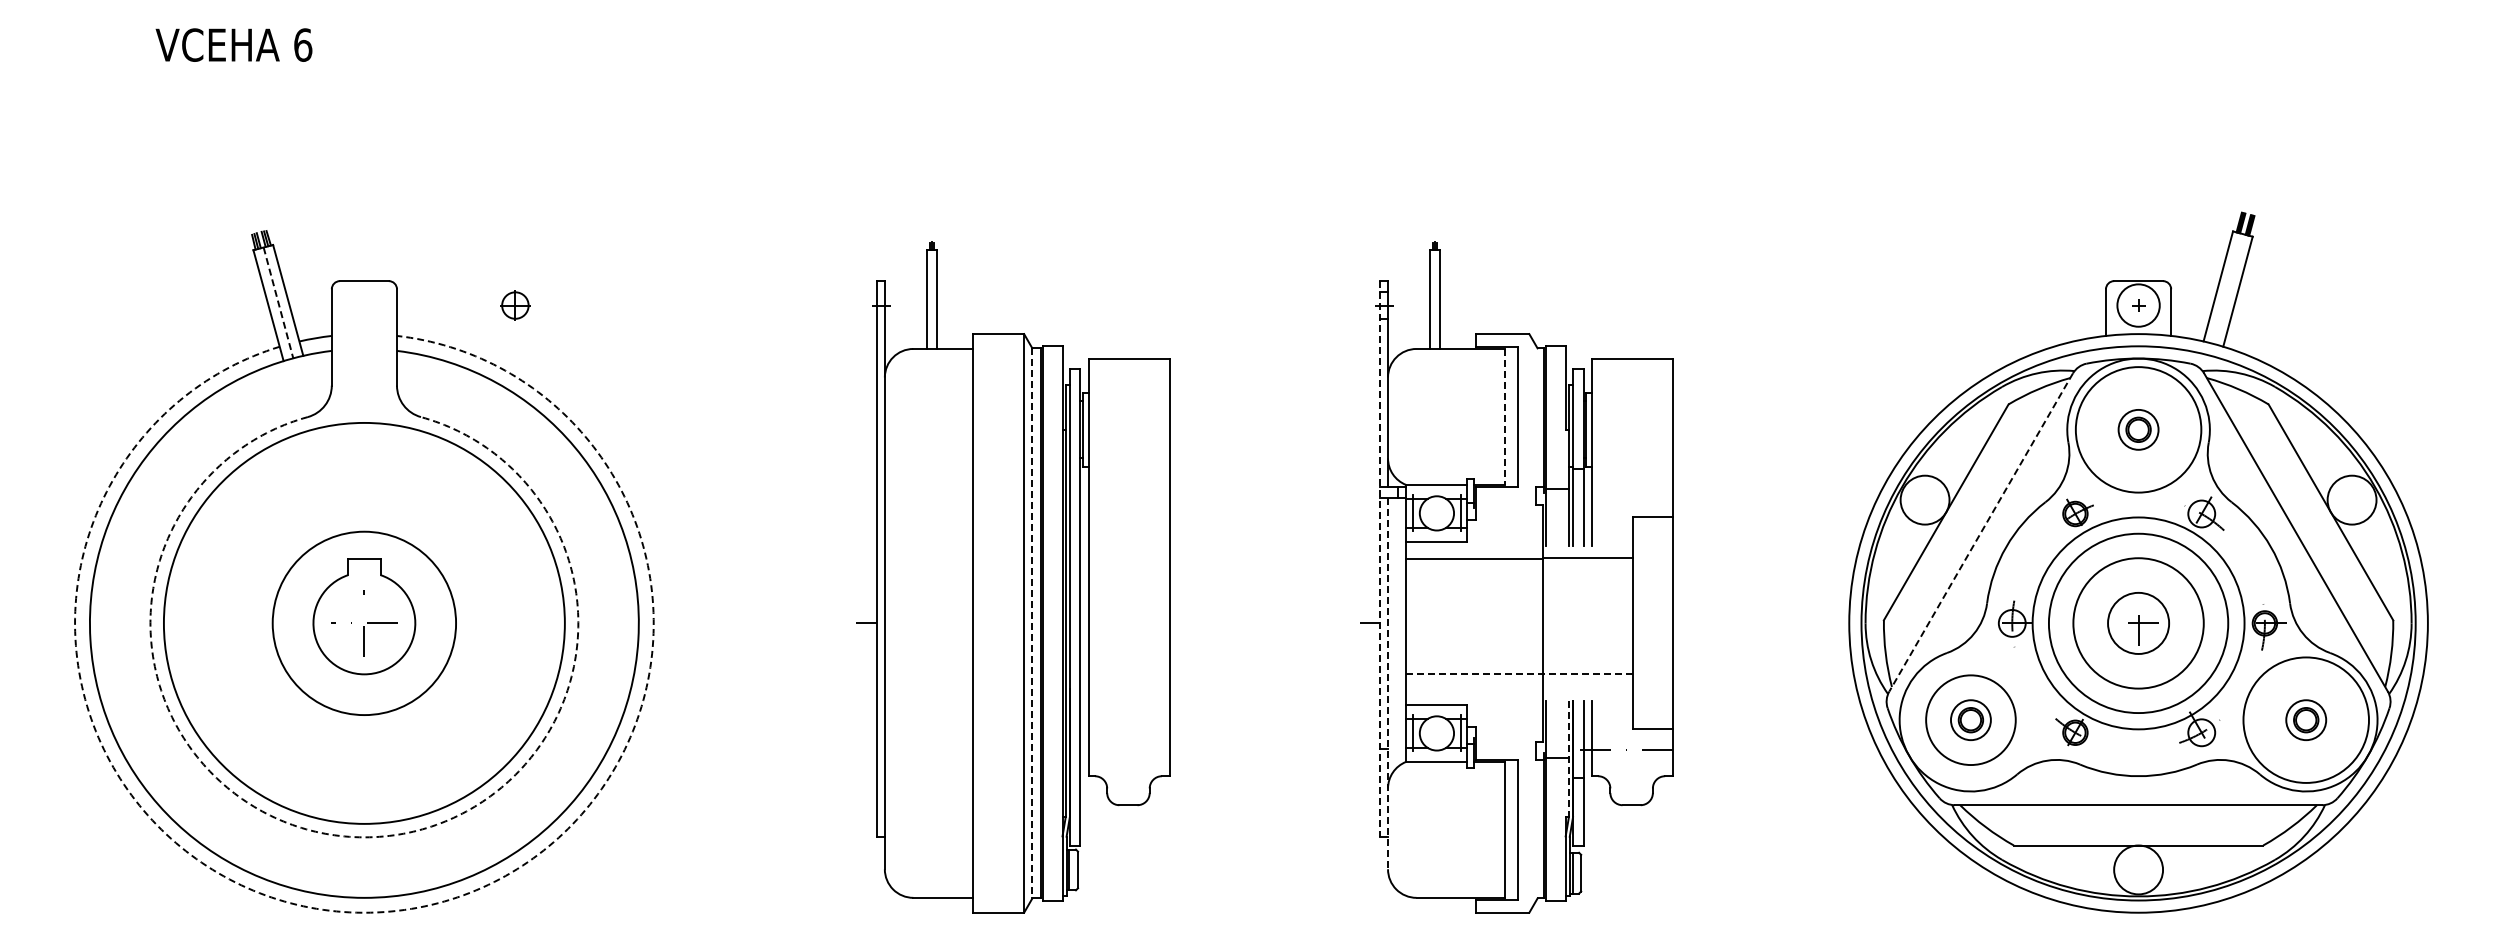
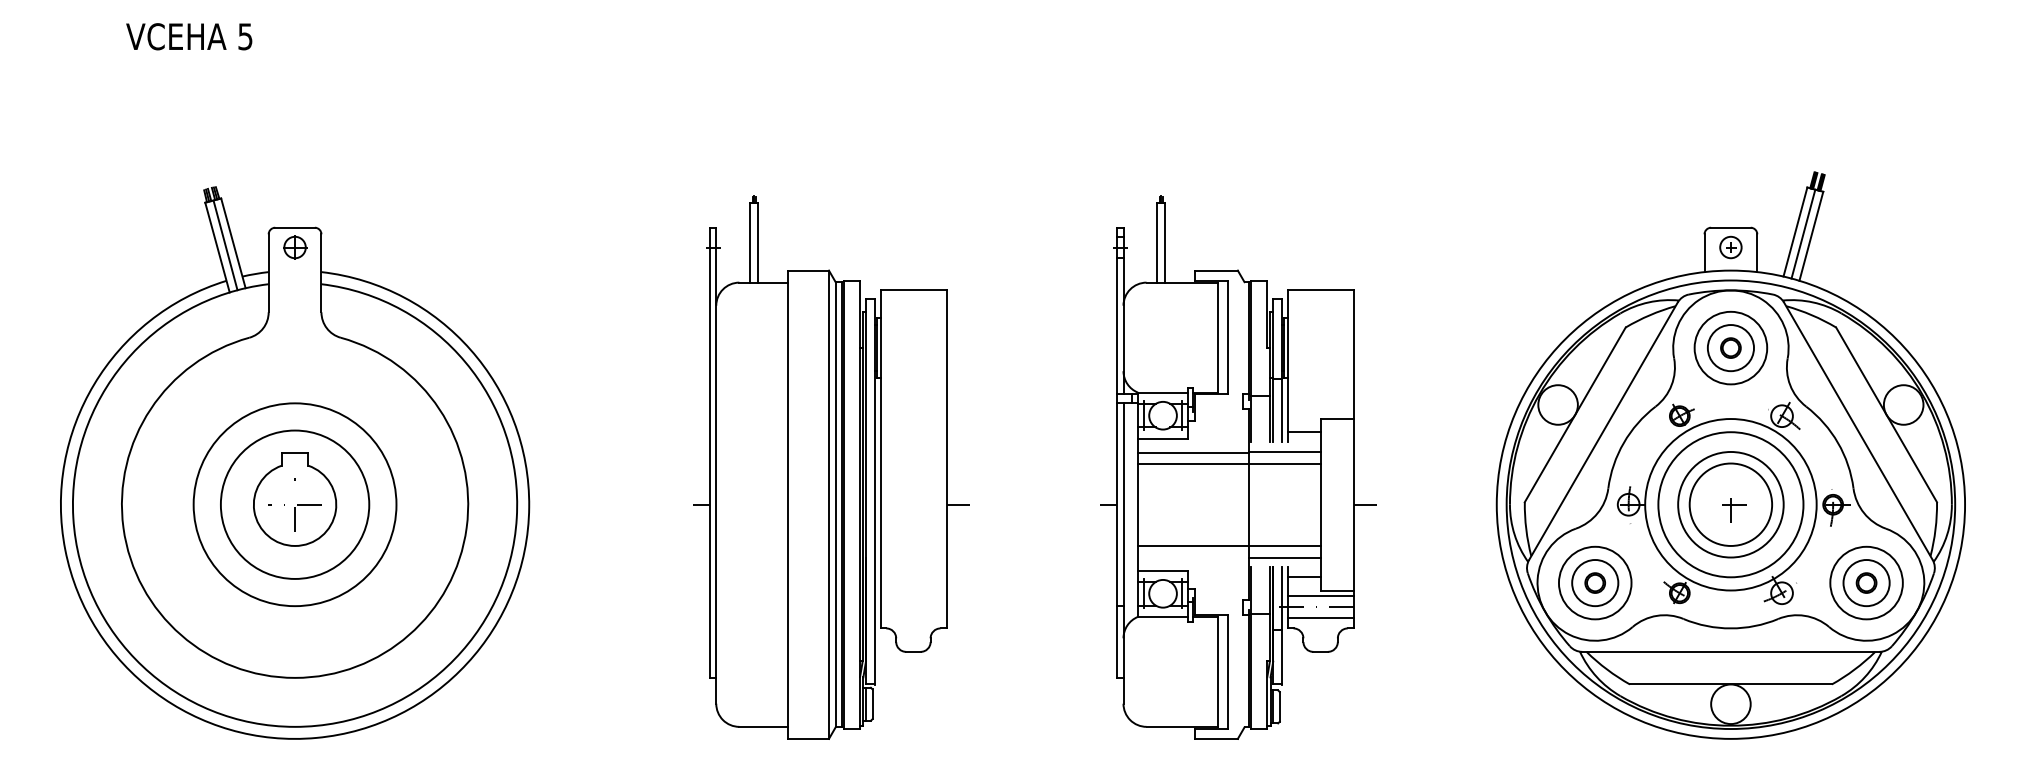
text: (303, 44) -> (245, 36), 6 -> 5
line: (2227, 288) -> (1802, 233), added
line: (278, 303) -> (225, 245), dashed -> solid
part: (515, 305) -> (295, 247), moved
circle: (2138, 305) -> (1730, 247), size x0.62
line: (1505, 416) -> (1218, 337), dashed -> solid
circle: (2138, 429) -> (1730, 347), size x0.71
circle: (2138, 429) -> (1730, 347), size x1.43
line: (1981, 532) -> (1603, 431), dashed -> solid
line: (1611, 533) -> (1304, 431), added
line: (1379, 559) -> (1116, 453), dashed -> solid
line: (1519, 572) -> (1229, 463), added
circle: (364, 623) -> (295, 504), size x0.62
line: (1032, 623) -> (835, 504), dashed -> solid
line: (1184, 623) -> (958, 504), added
line: (1687, 623) -> (1365, 504), added
circle: (2138, 623) -> (1730, 504), size x1.67
line: (1519, 674) -> (1229, 546), dashed -> solid
line: (1388, 683) -> (1123, 553), dashed -> solid
line: (1587, 688) -> (1284, 557), added
line: (1611, 713) -> (1304, 577), added
circle: (1970, 719) -> (1594, 582), size x1.43
circle: (2305, 719) -> (1866, 582), size x1.43
circle: (2306, 720) -> (1866, 583), size x0.71
line: (1632, 736) -> (1321, 596), added
line: (1568, 759) -> (1269, 614), dashed -> solid
line: (1632, 763) -> (1321, 618), added
arc: (364, 837) -> (295, 678), dashed -> solid
arc: (391, 911) -> (317, 737), dashed -> solid

